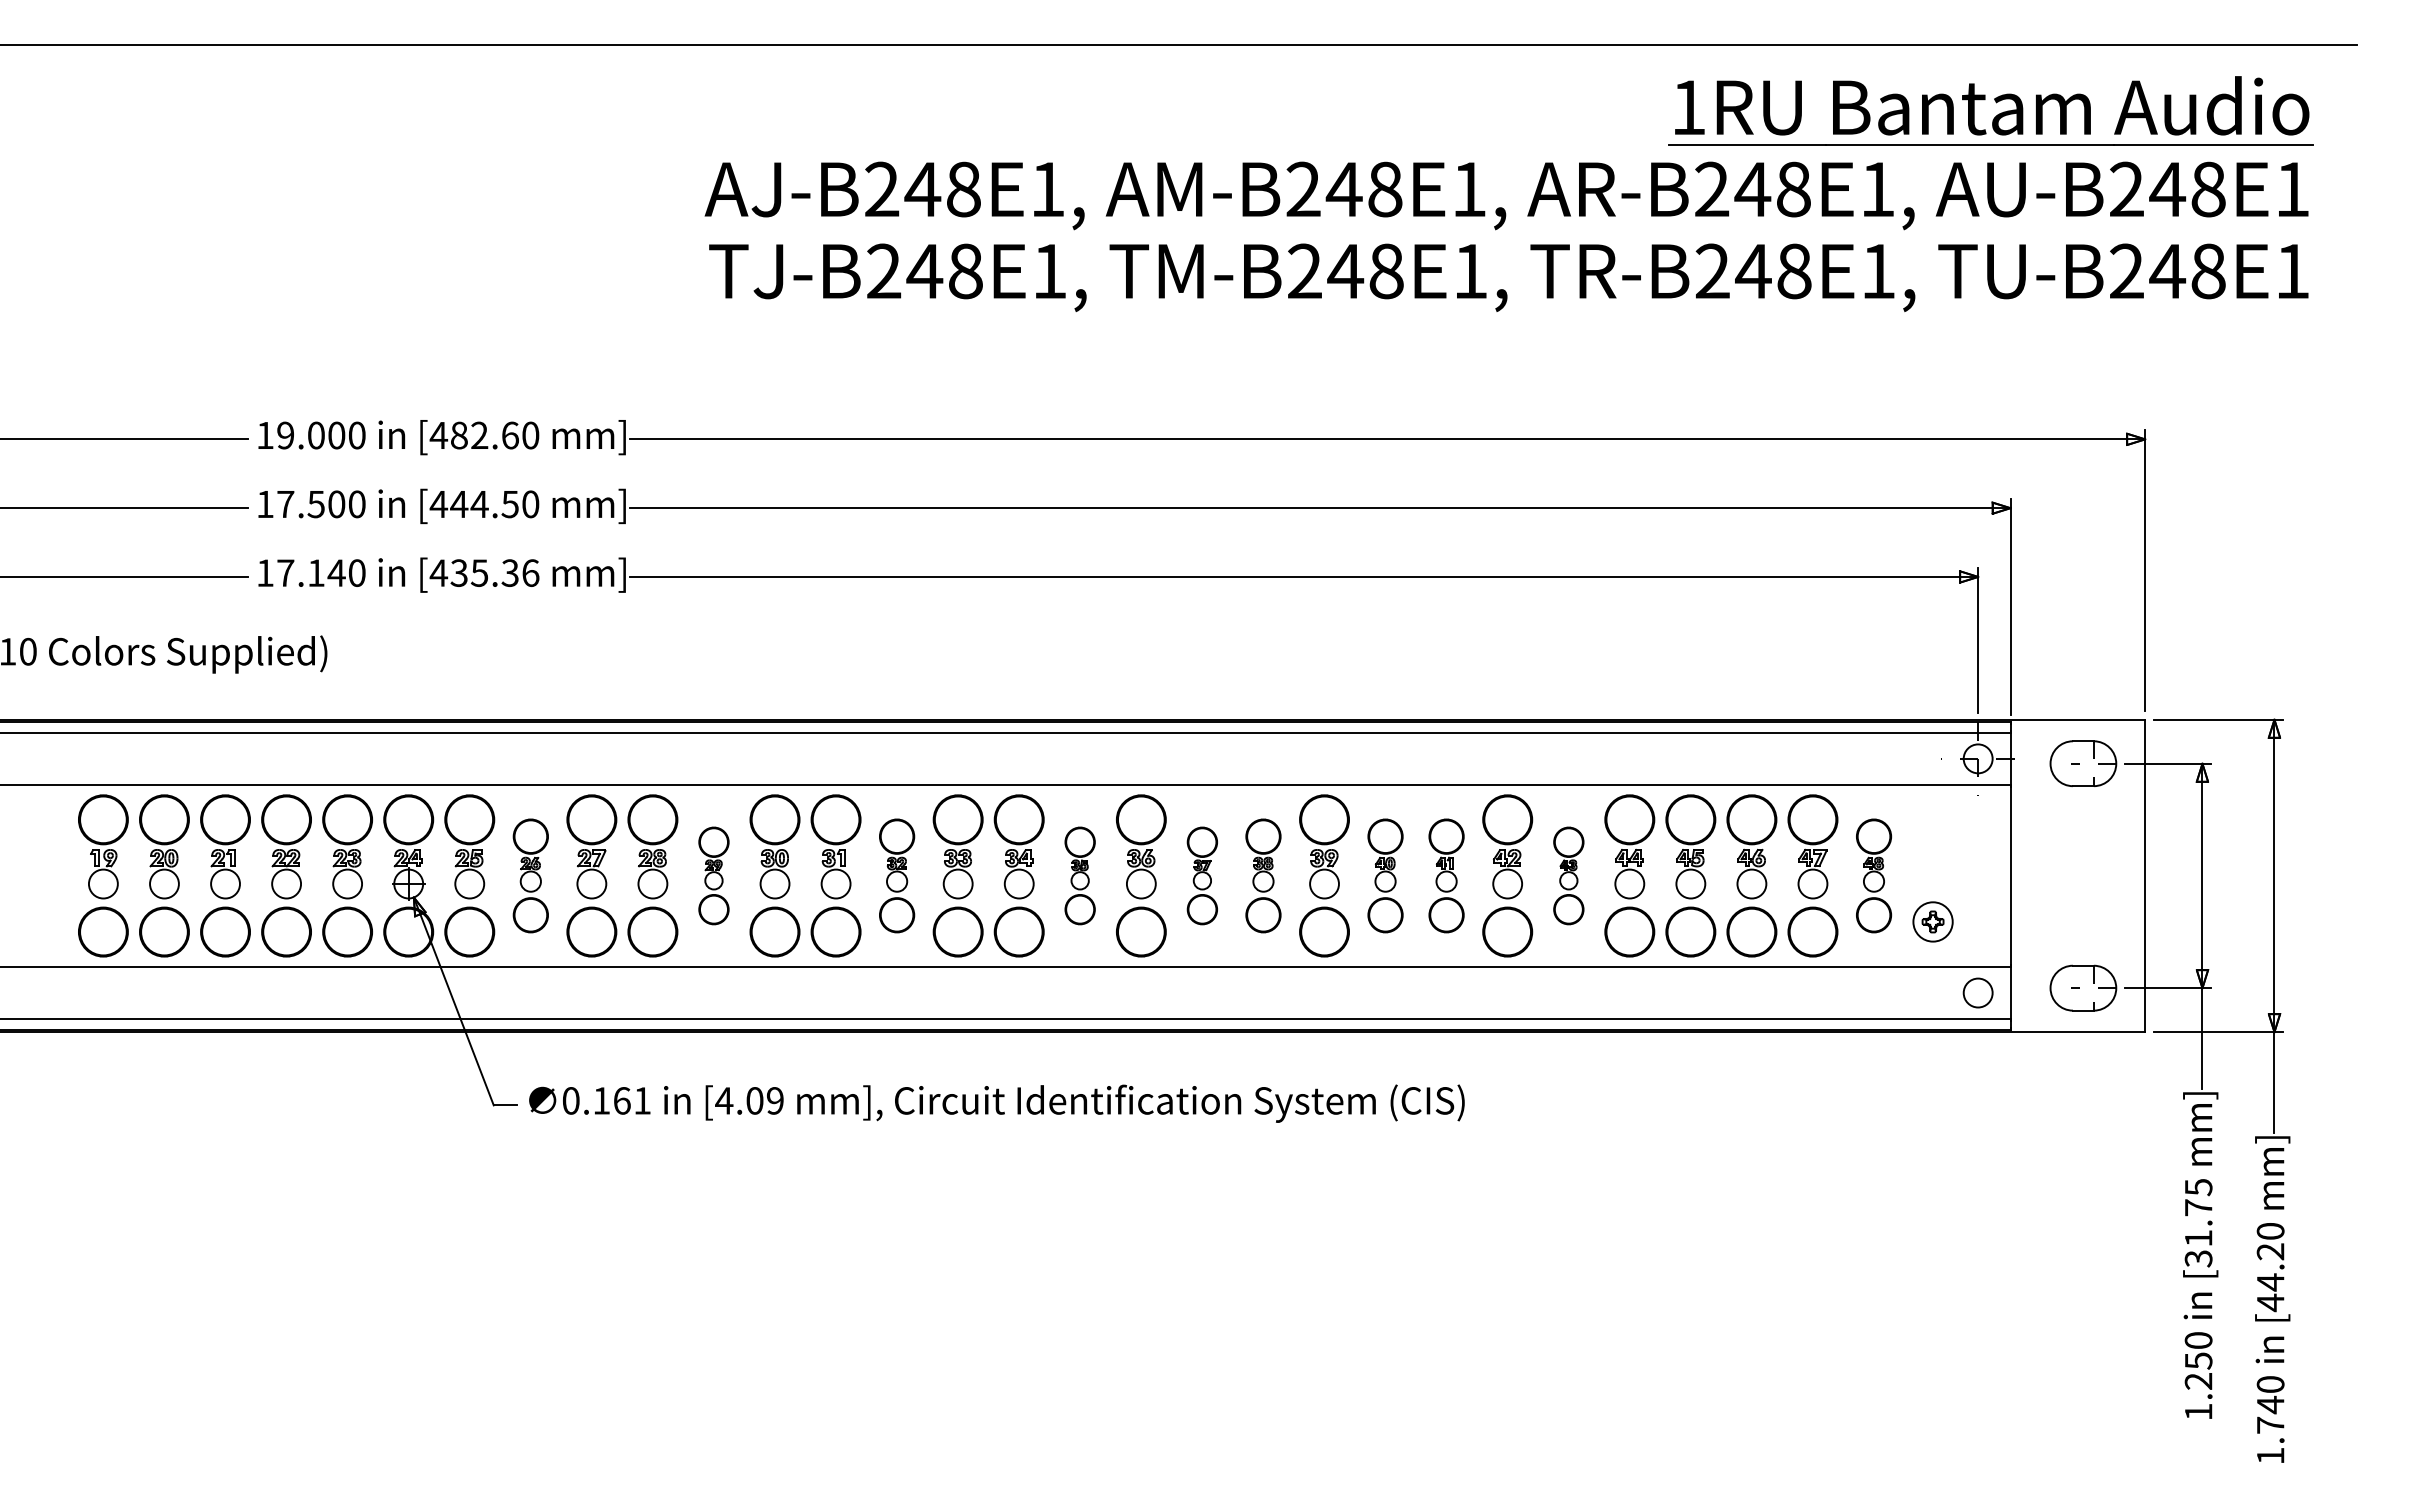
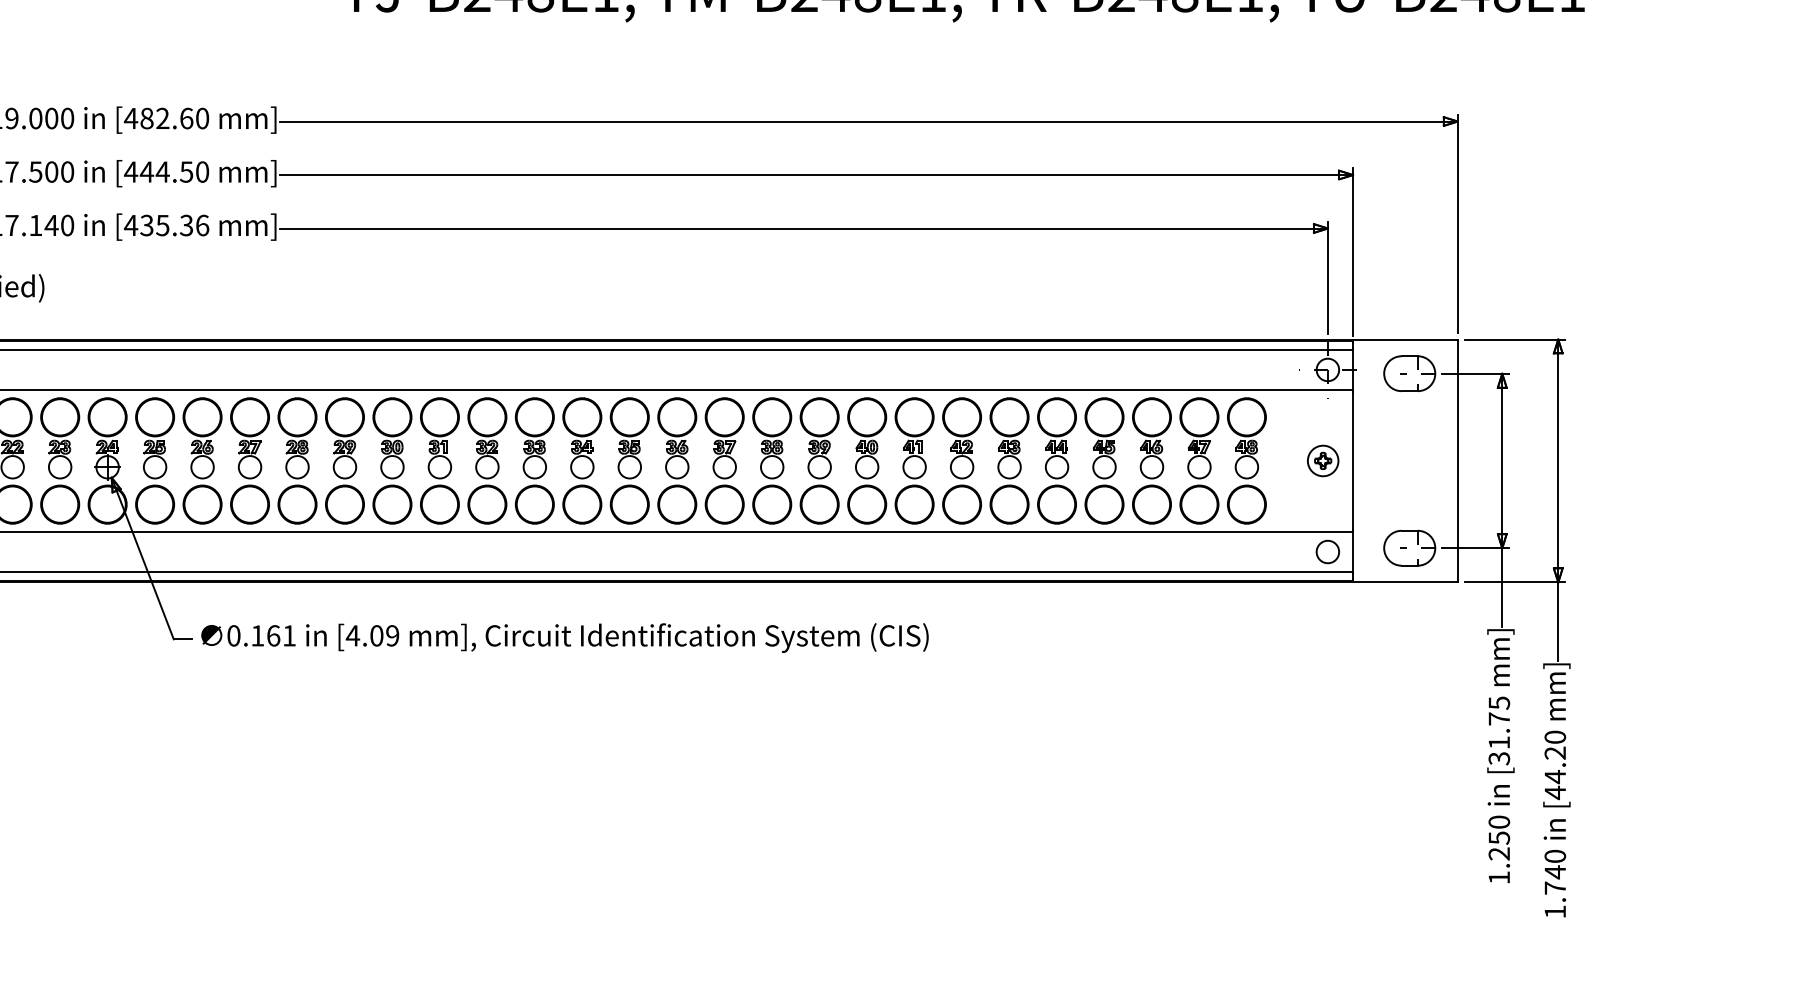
part: (530, 875) -> (202, 460), size x1.43
part: (713, 875) -> (344, 460), size x1.67
part: (896, 875) -> (486, 460), size x1.43
part: (1079, 875) -> (629, 460), size x1.67
part: (1202, 875) -> (724, 460), size x1.67
part: (1263, 875) -> (772, 460), size x1.43
part: (1385, 875) -> (867, 460), size x1.43
part: (1446, 875) -> (914, 460), size x1.43
part: (1568, 875) -> (1009, 460), size x1.67
part: (1873, 875) -> (1246, 460), size x1.43
part: (1932, 921) -> (1322, 460), moved

